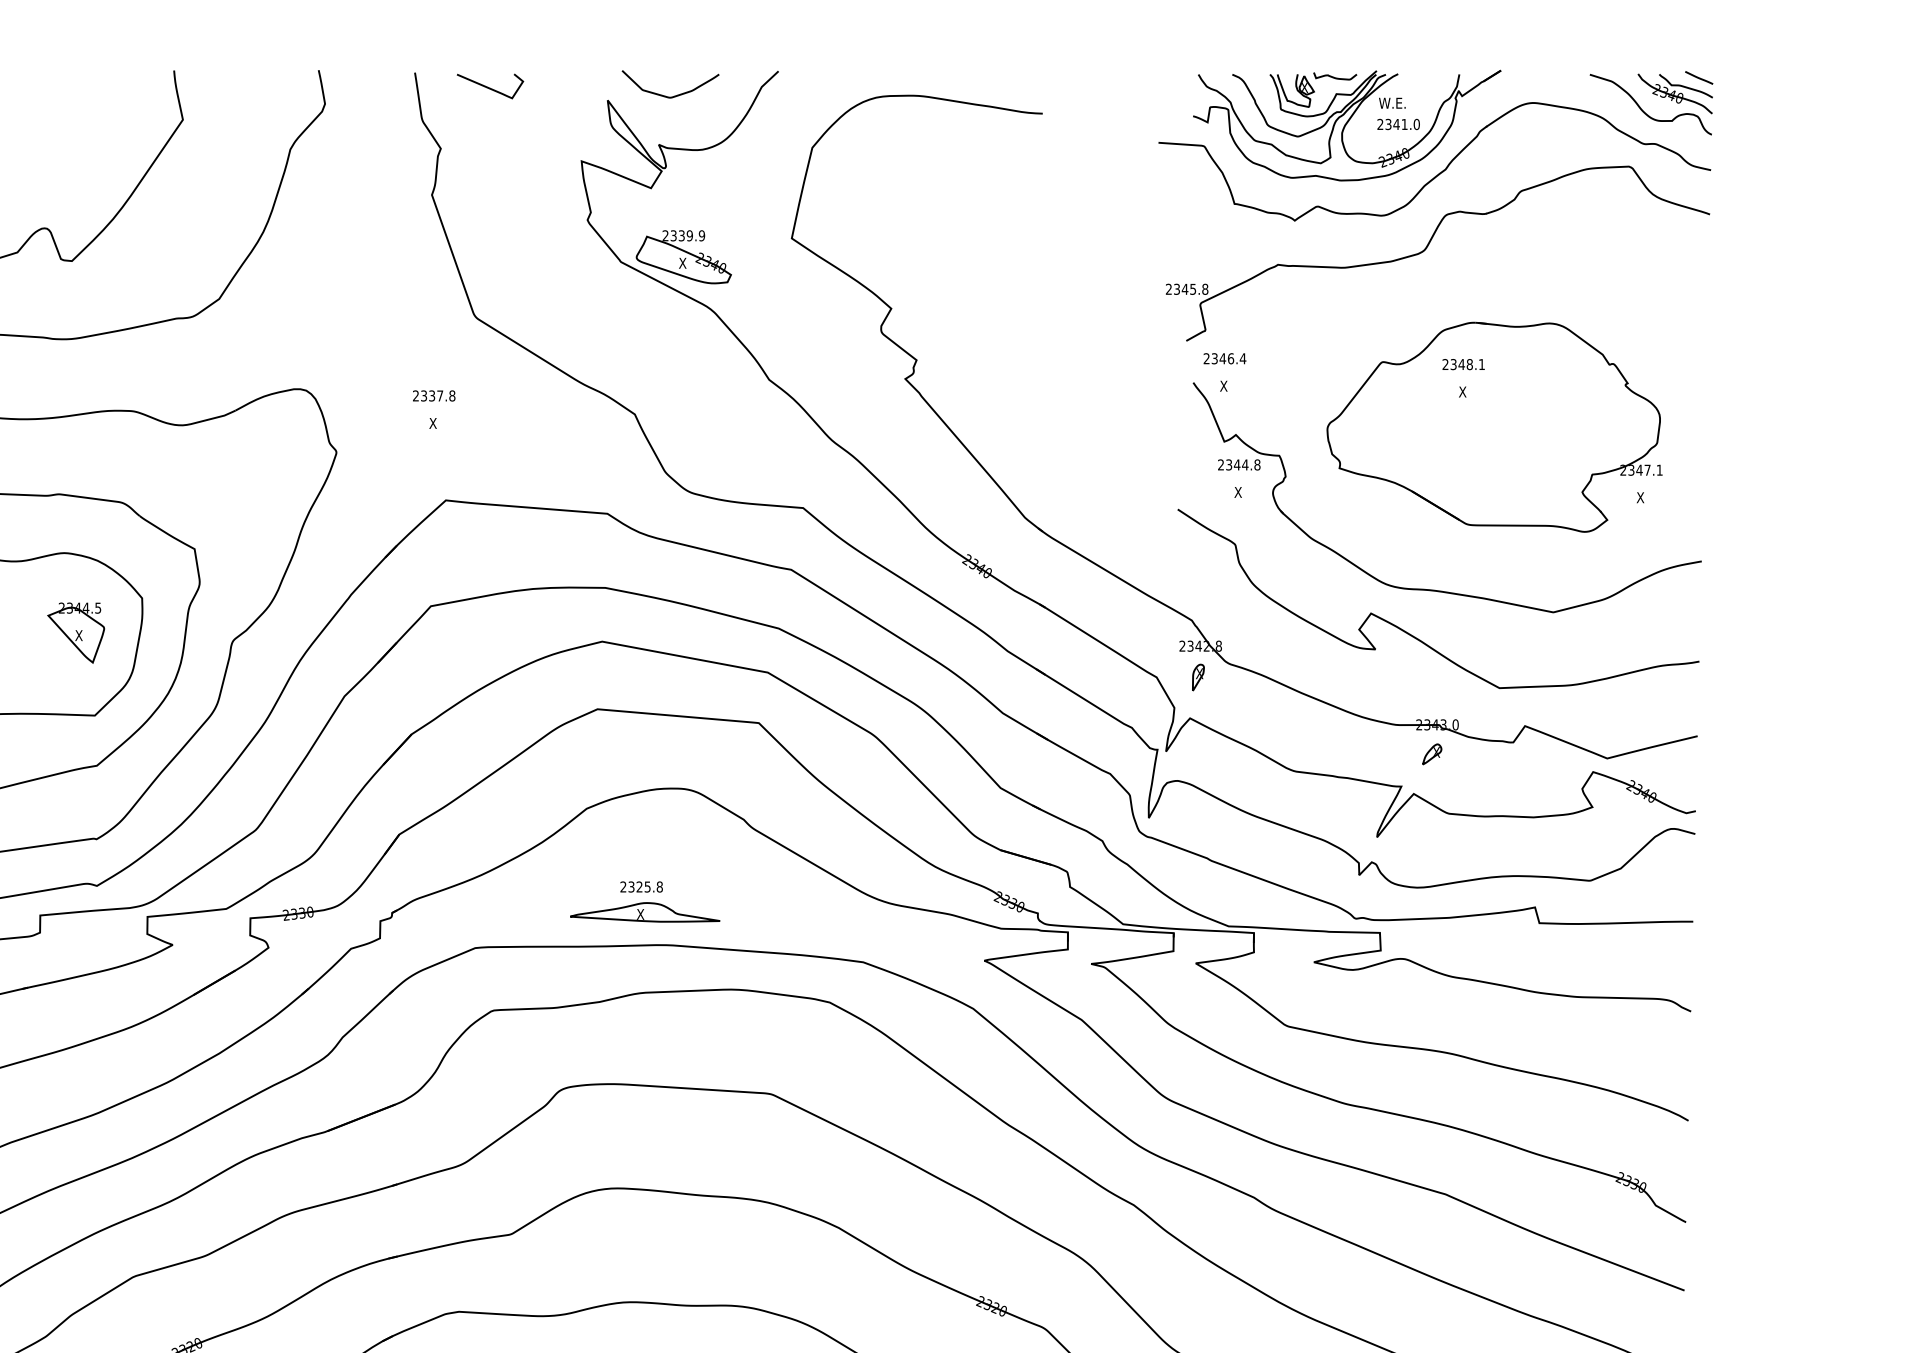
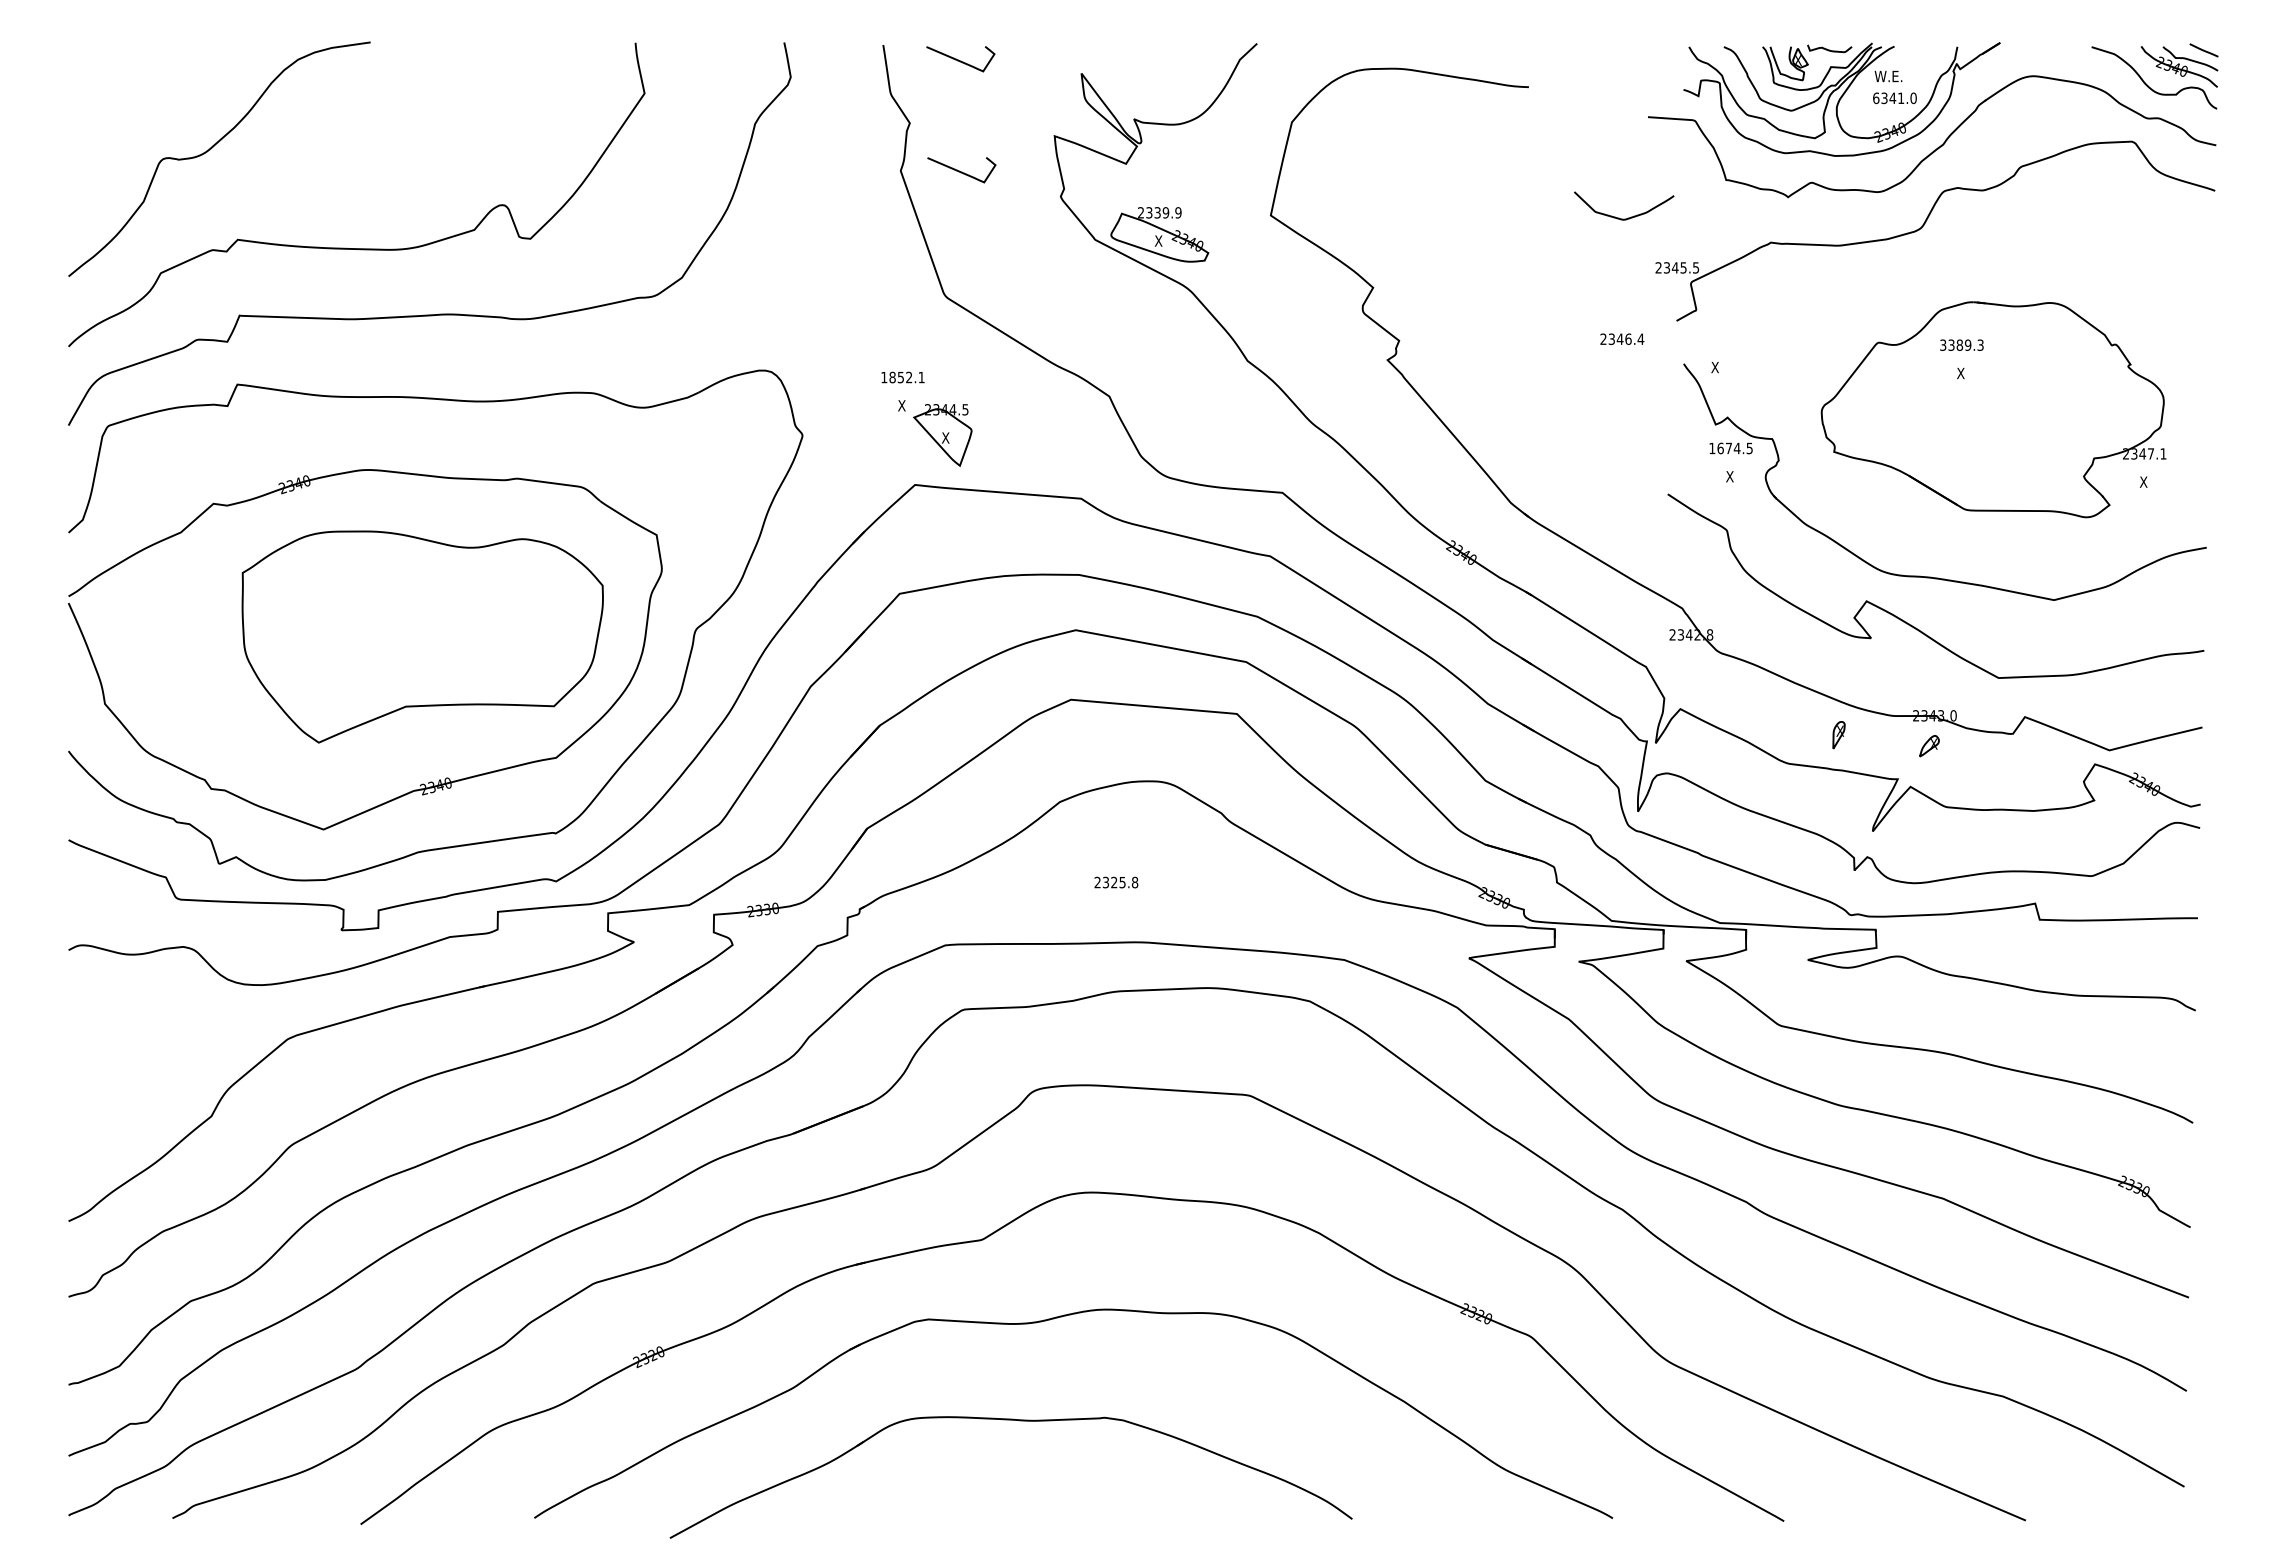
curve: (674, 95) -> (1628, 217), moved
text: (1380, 124) -> (1876, 98), 2341.0 -> 6341.0
curve: (491, 195) -> (961, 171), added
text: (1204, 288) -> (1695, 267), 2345.8 -> 2345.5
text: (1225, 358) -> (1622, 338), moved
text: (1463, 363) -> (1961, 344), 2348.1 -> 3389.3
text: (433, 395) -> (902, 377), 2337.8 -> 1852.1
text: (1238, 464) -> (1730, 448), 2344.8 -> 1674.5
part: (75, 633) -> (942, 435), moved
part: (1197, 677) -> (1838, 735), moved
part: (644, 912) -> (1119, 908), removed

